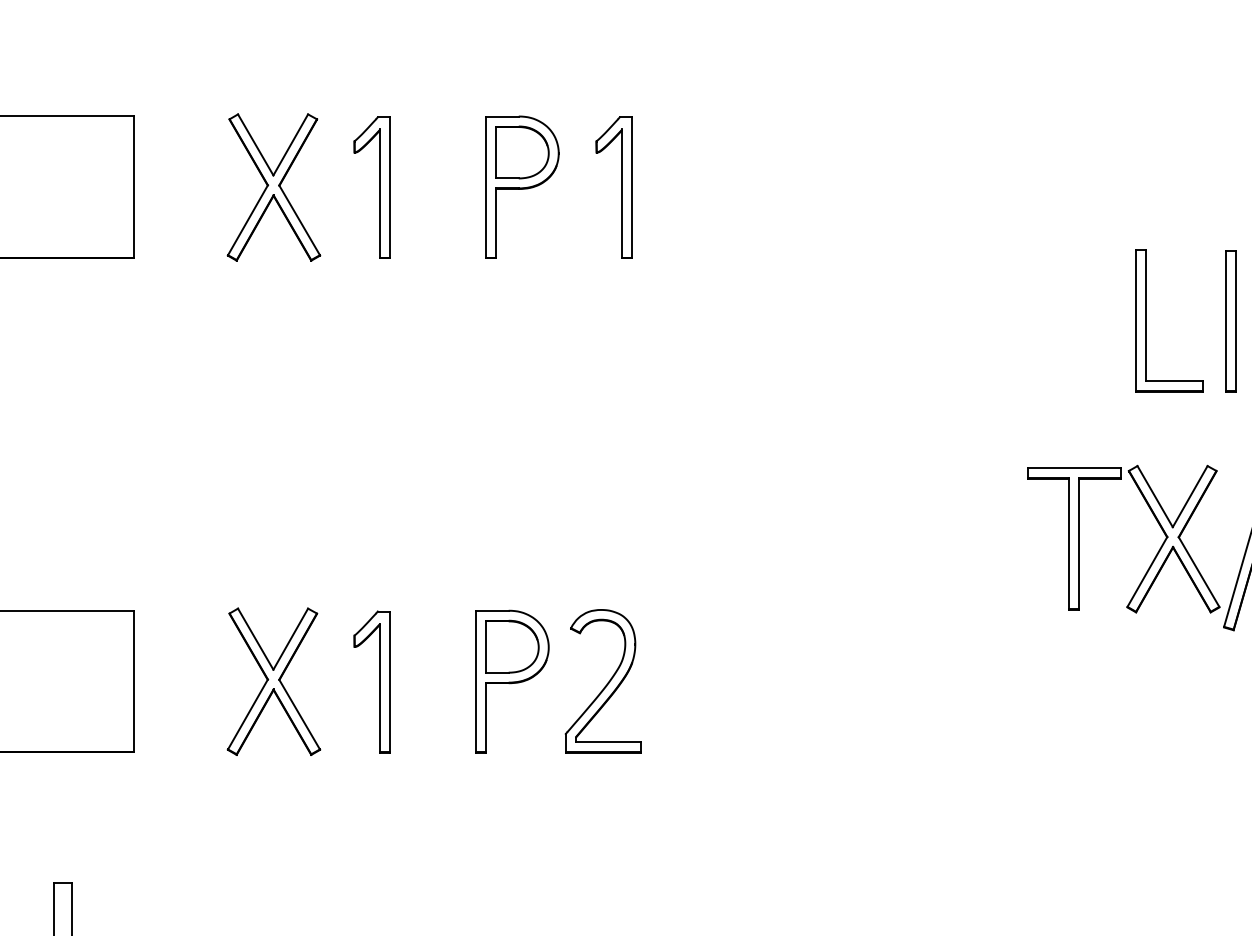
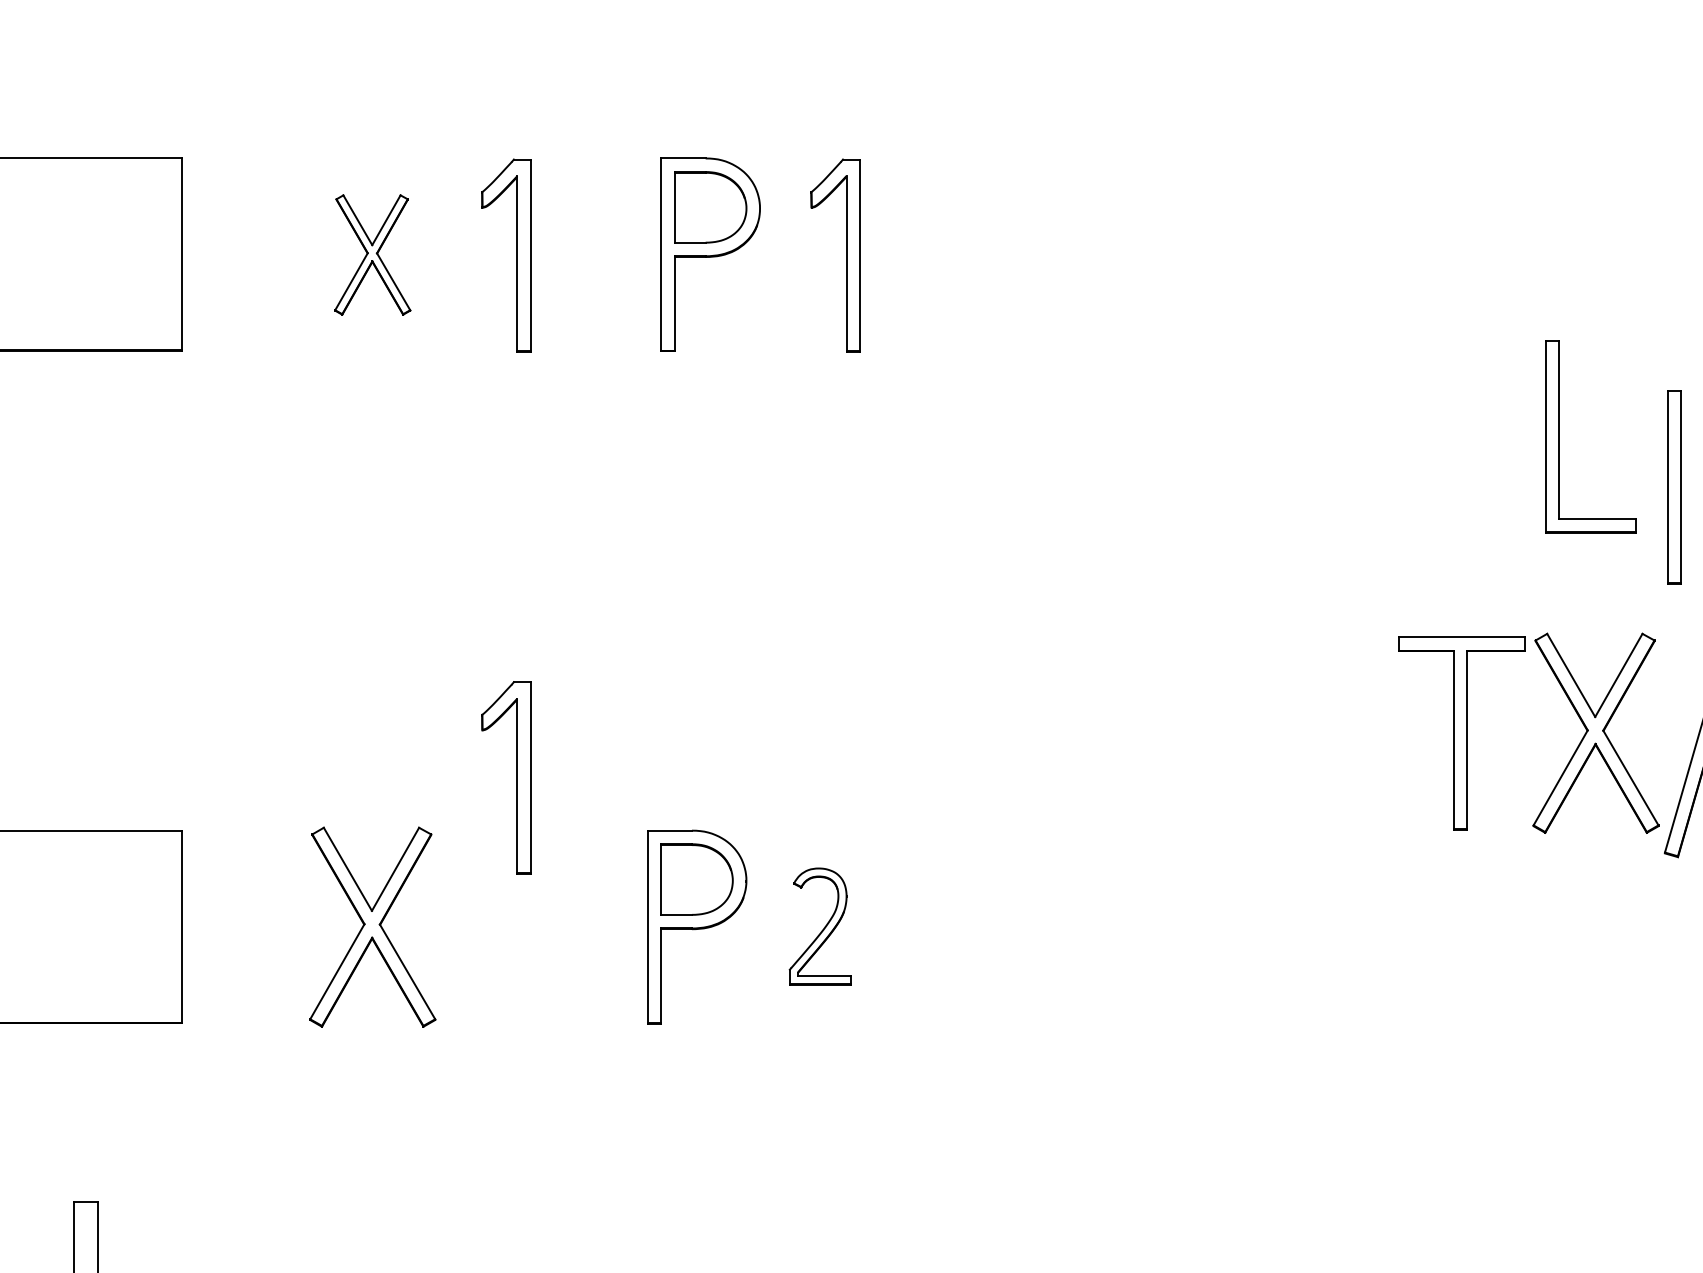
part: (273, 187) -> (372, 254), size x0.6
part: (1230, 321) -> (1673, 487), moved
part: (379, 681) -> (516, 777), moved
part: (602, 681) -> (819, 926), size x0.6

